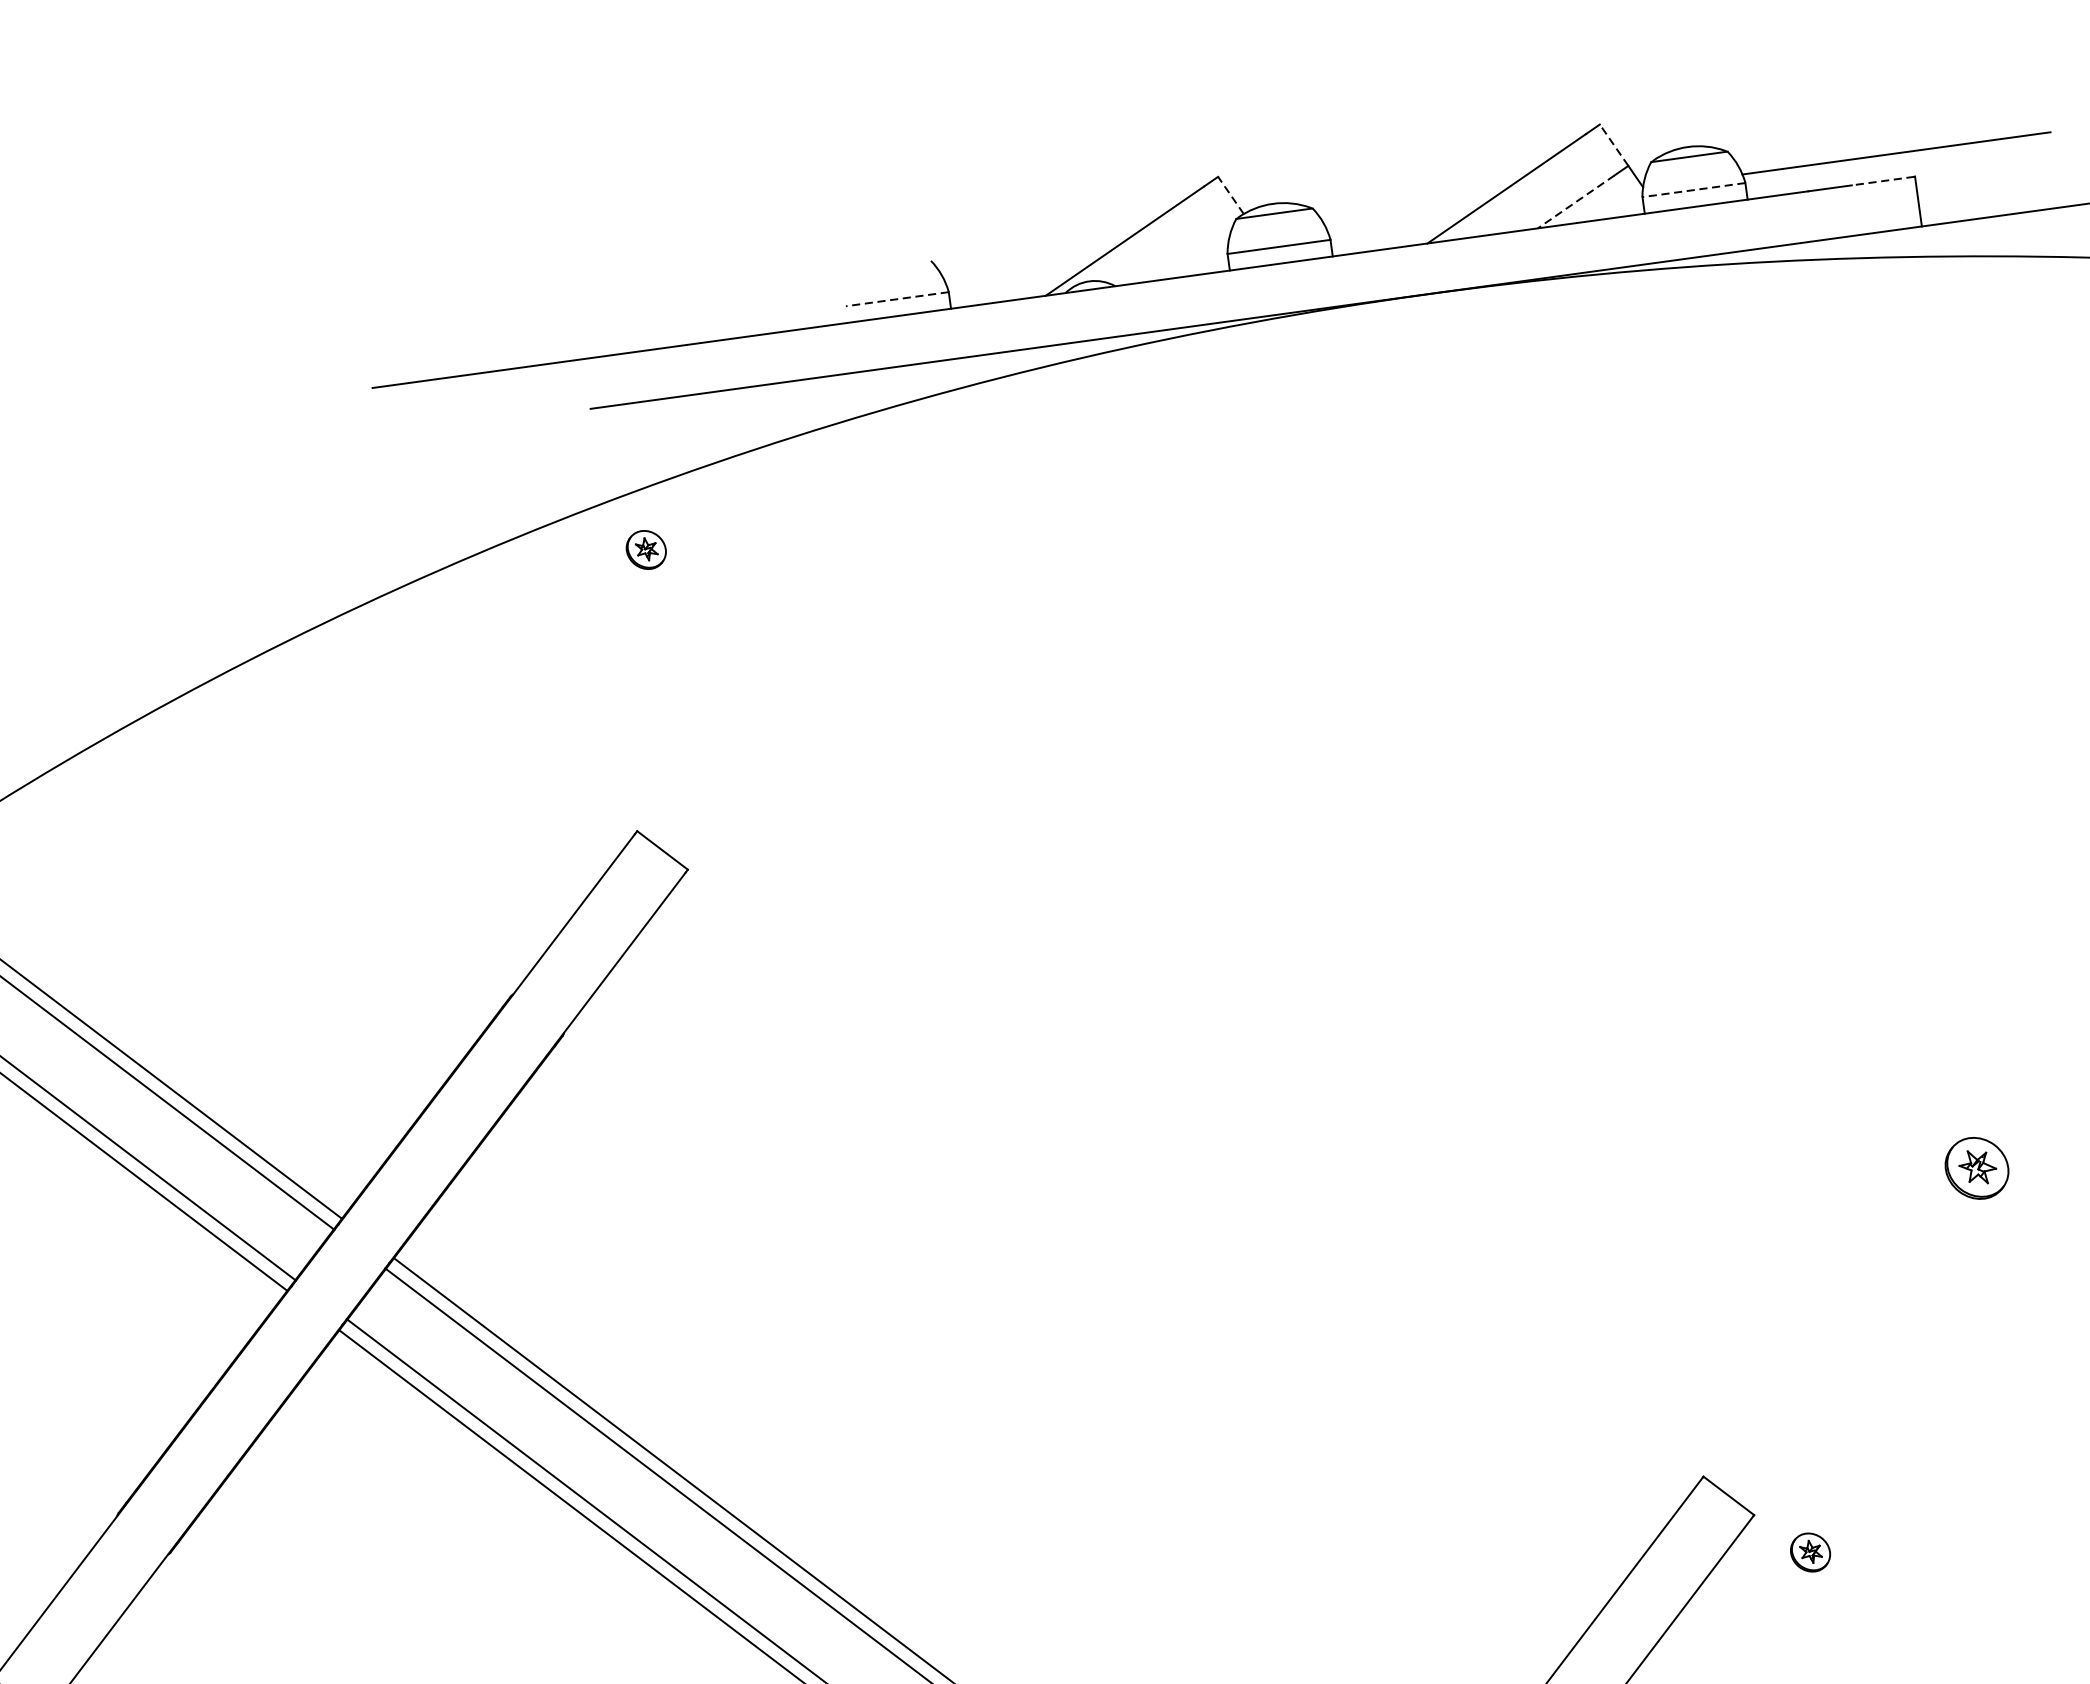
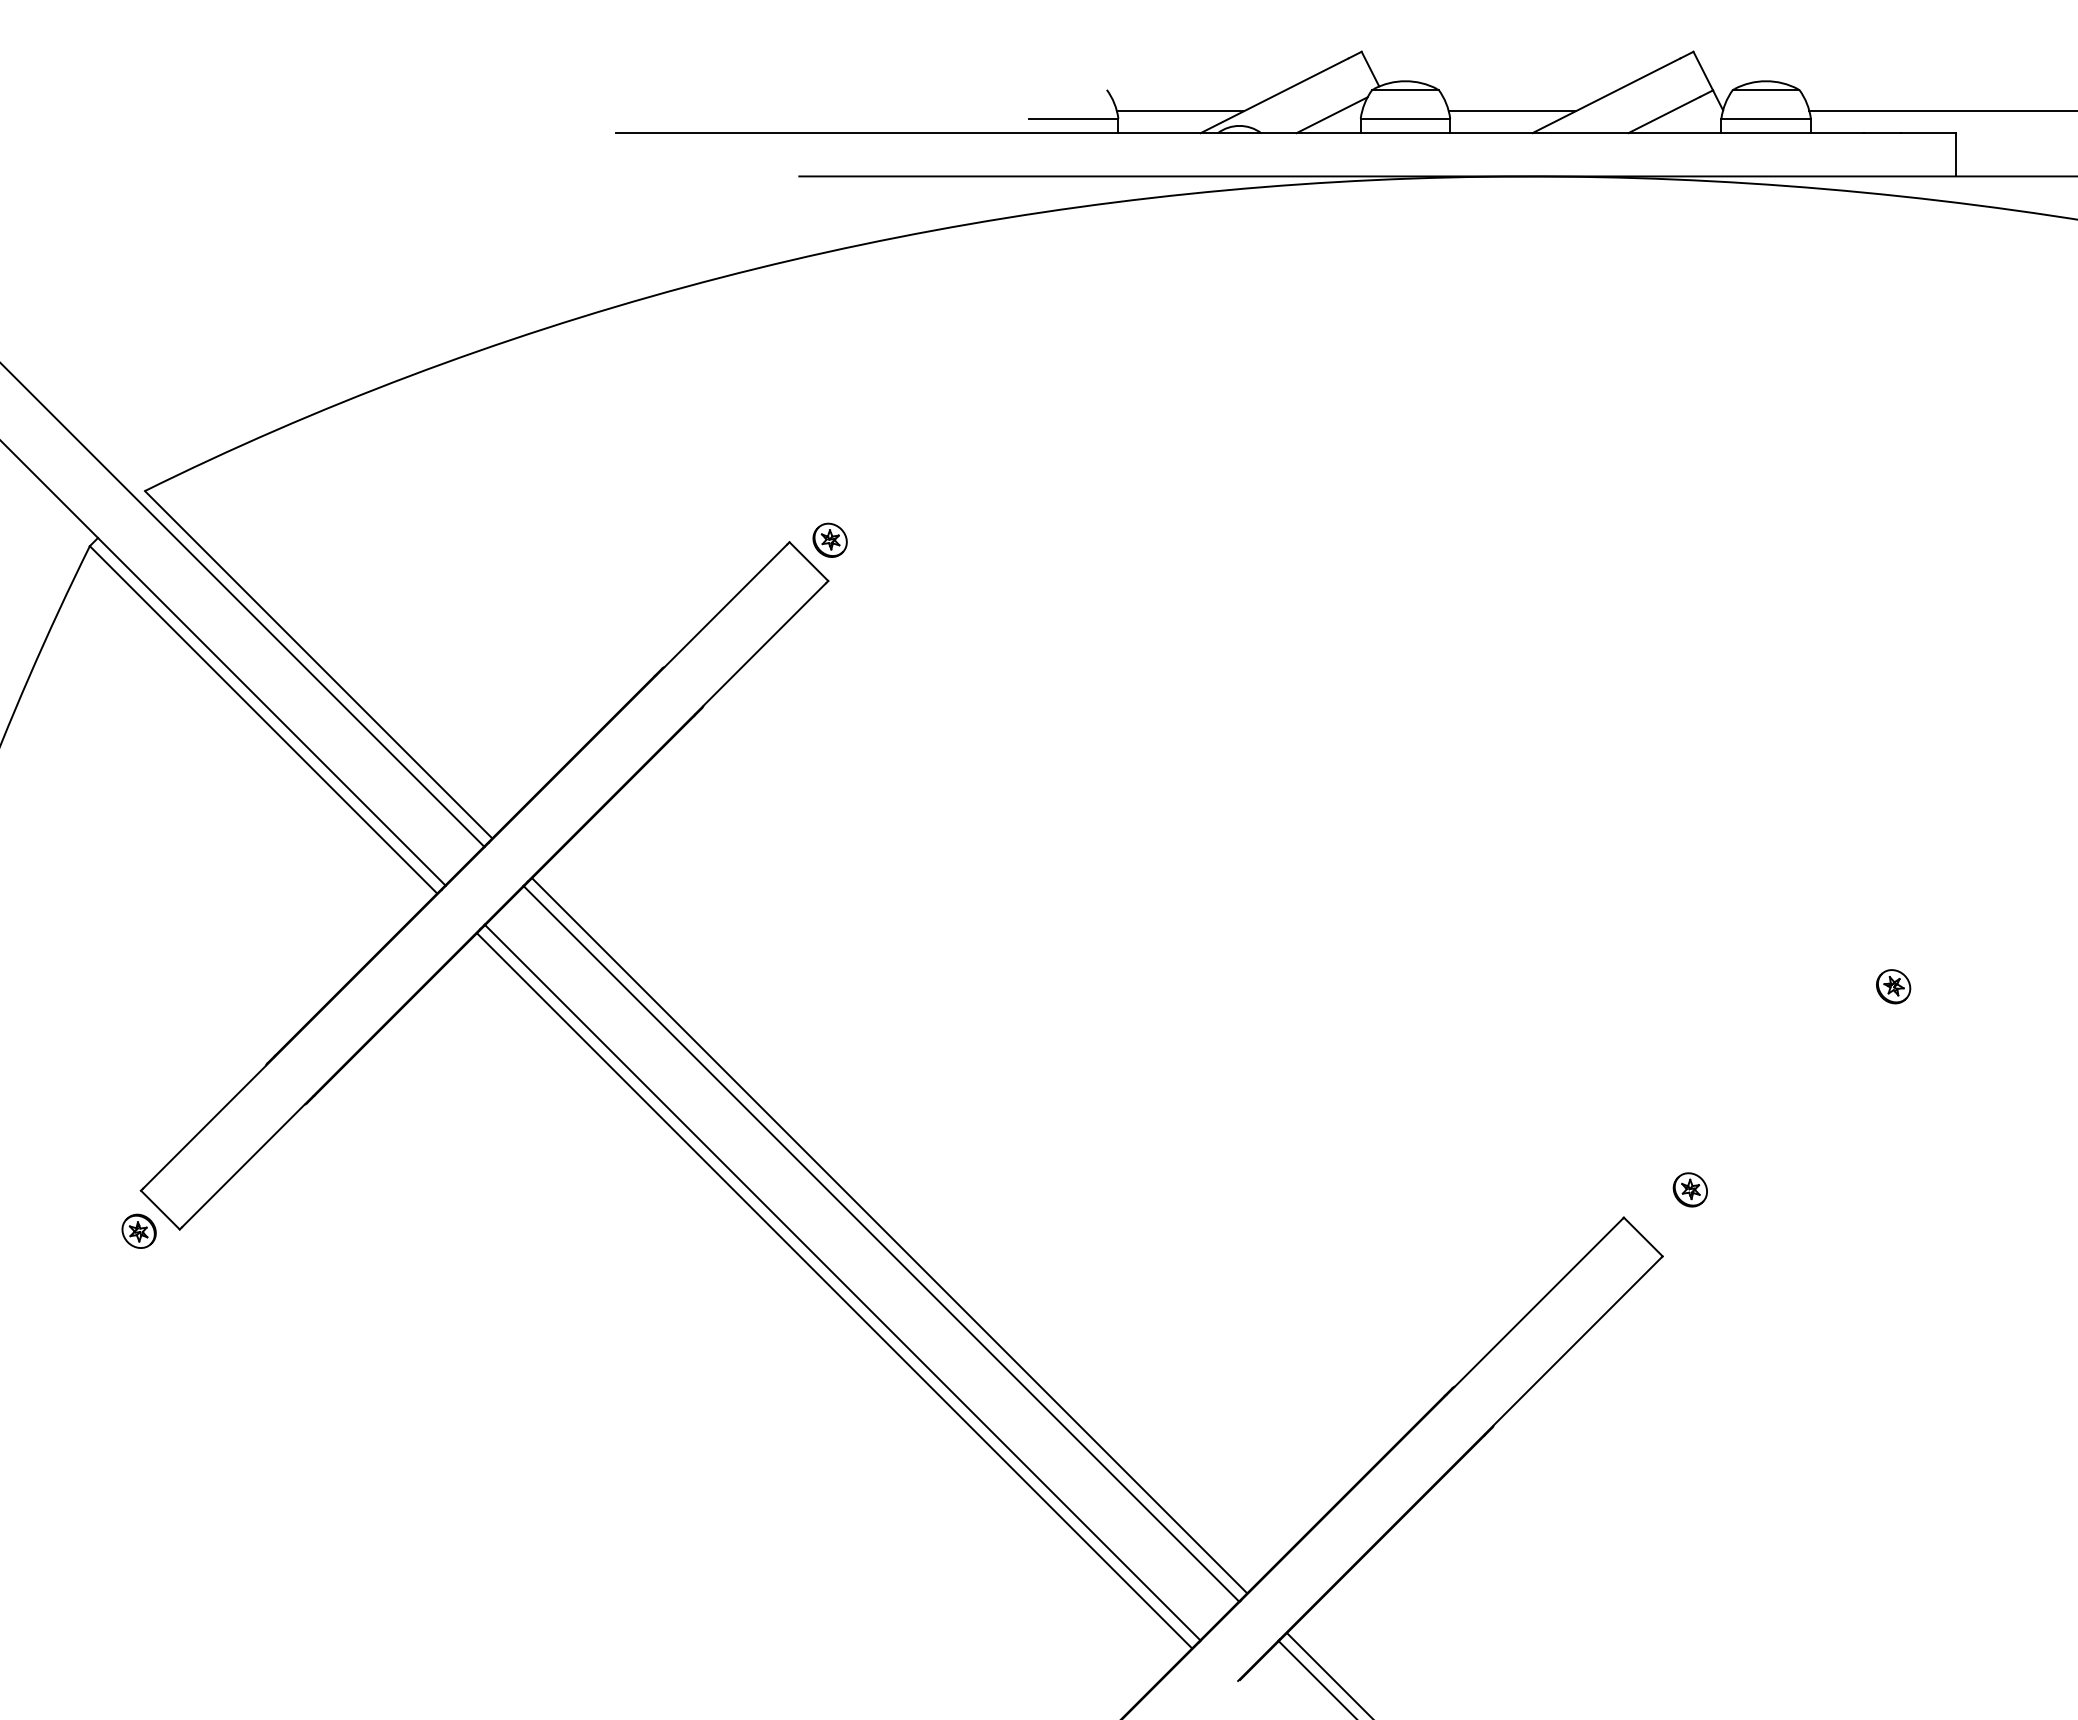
line: (1614, 145) -> (1703, 71), dashed -> solid
line: (1883, 181) -> (1928, 133), dashed -> solid
line: (1694, 189) -> (1766, 118), dashed -> solid
line: (1230, 194) -> (1370, 68), dashed -> solid
line: (1575, 202) -> (1663, 115), dashed -> solid
line: (1401, 221) -> (1512, 111), added
line: (1193, 254) -> (1331, 115), added
line: (1019, 274) -> (1180, 111), added
line: (897, 298) -> (1073, 118), dashed -> solid
part: (645, 549) -> (829, 539), moved
part: (1977, 1168) -> (1893, 986), size x0.62
part: (1809, 1552) -> (1689, 1189), moved

